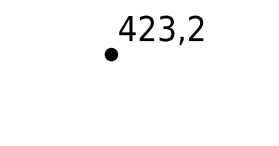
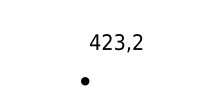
part: (111, 54) -> (85, 81), moved

